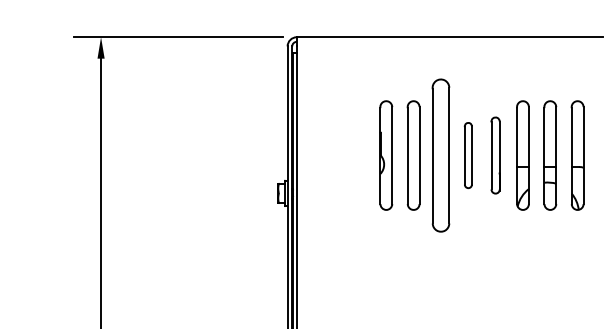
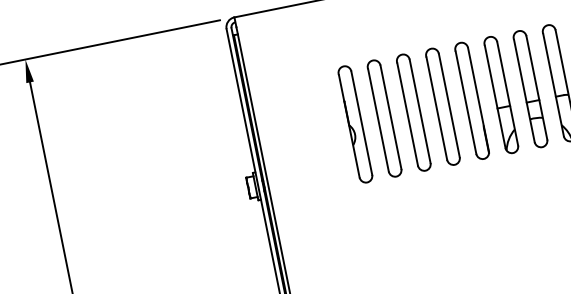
part: (440, 155) -> (413, 112), size x0.71
part: (468, 155) -> (443, 106), size x1.67
part: (495, 155) -> (471, 100), size x1.43

